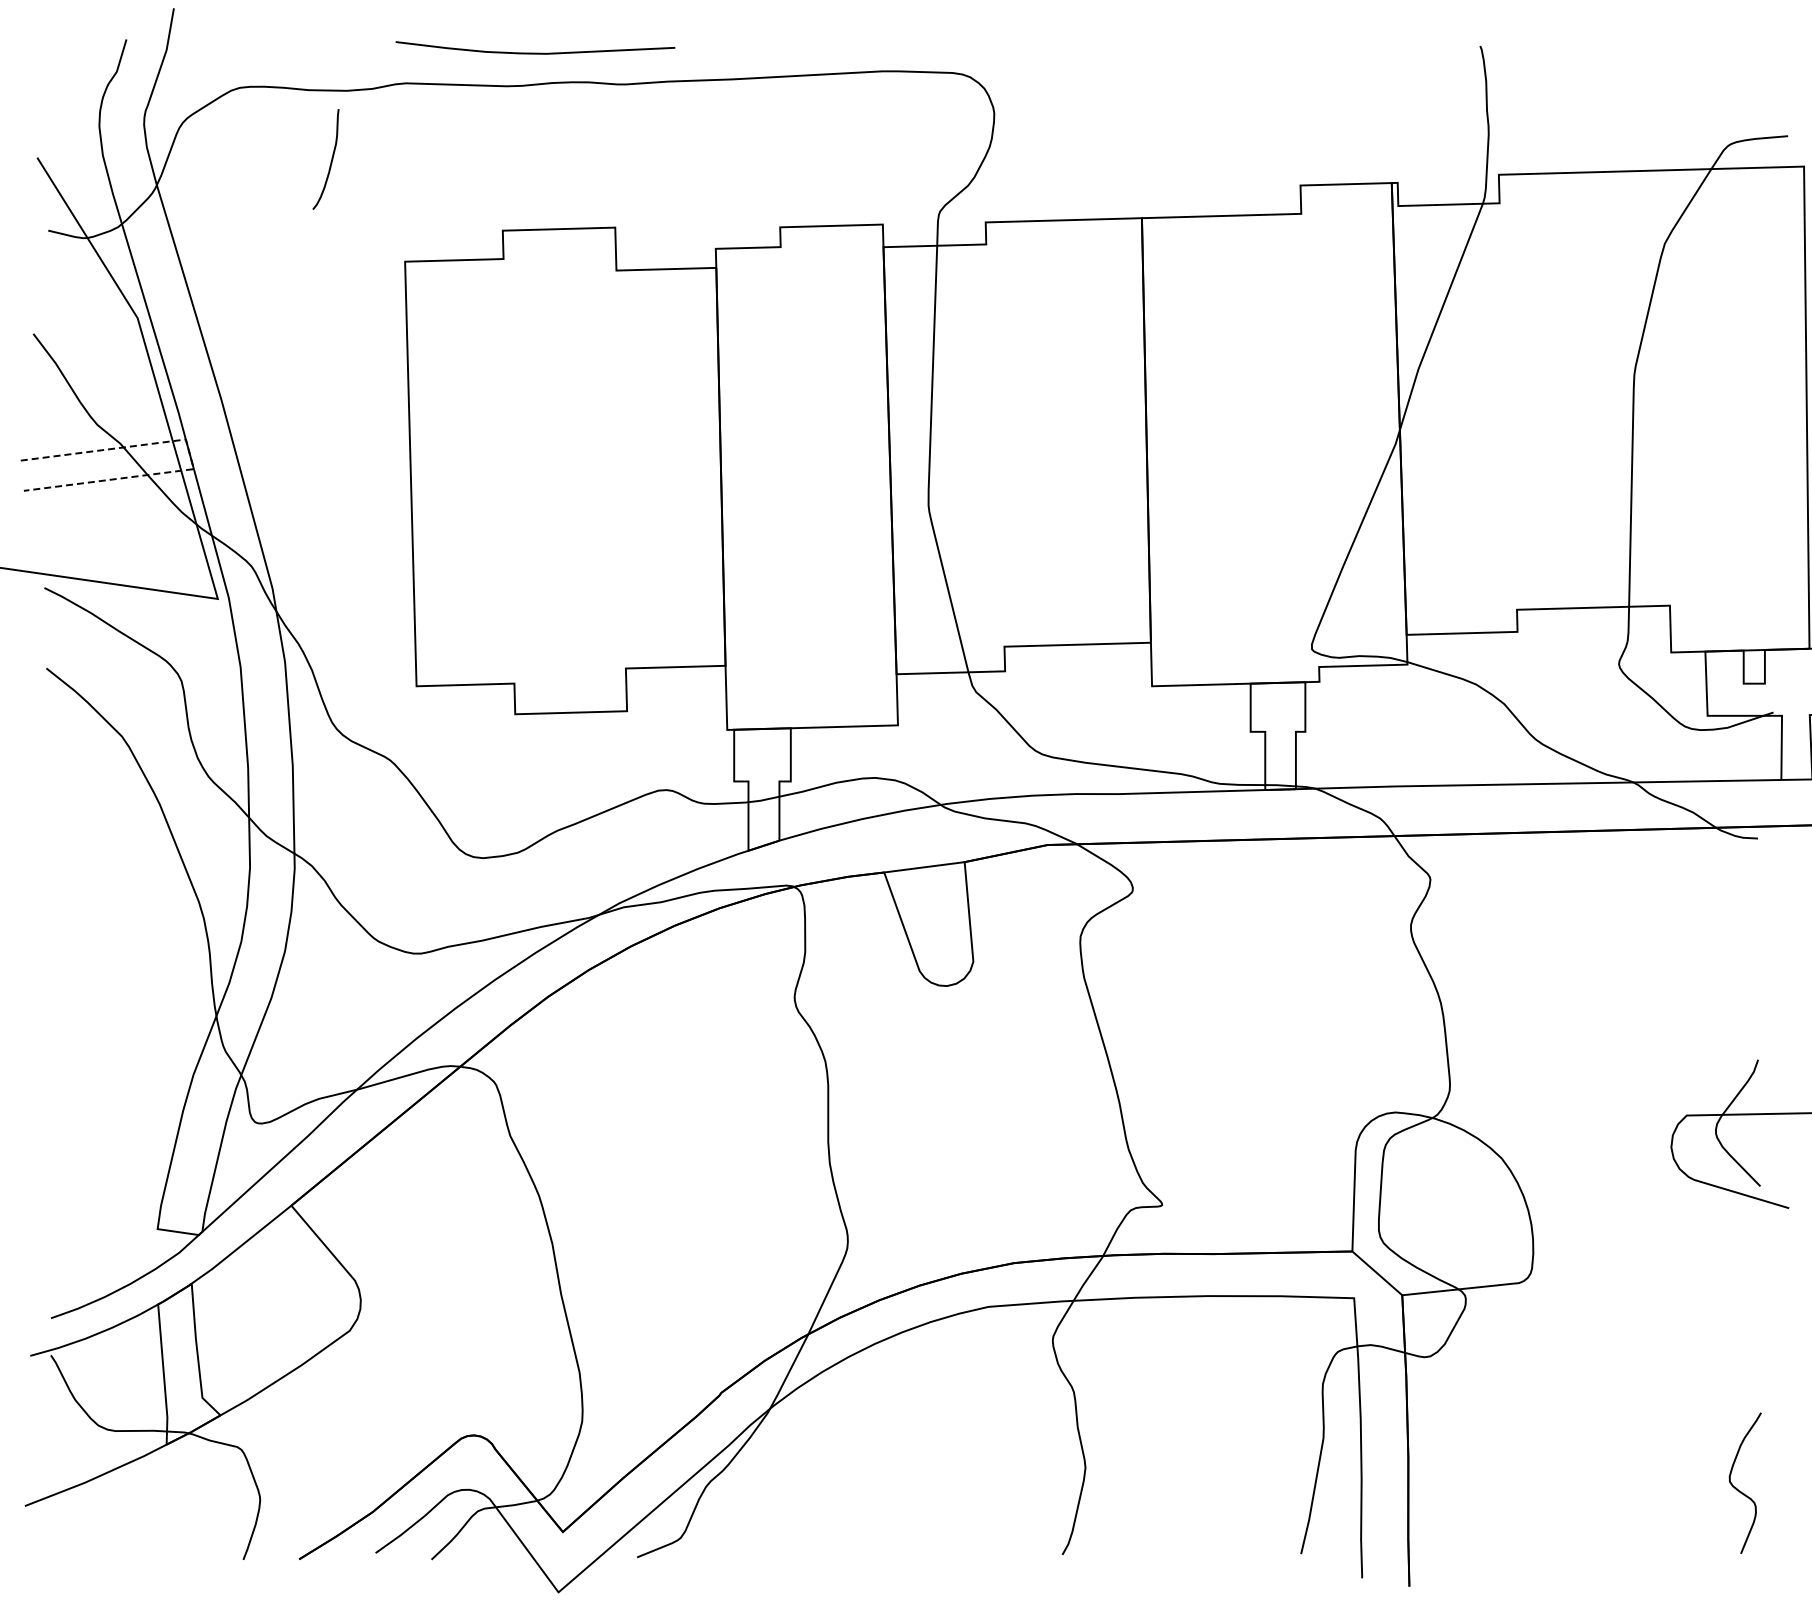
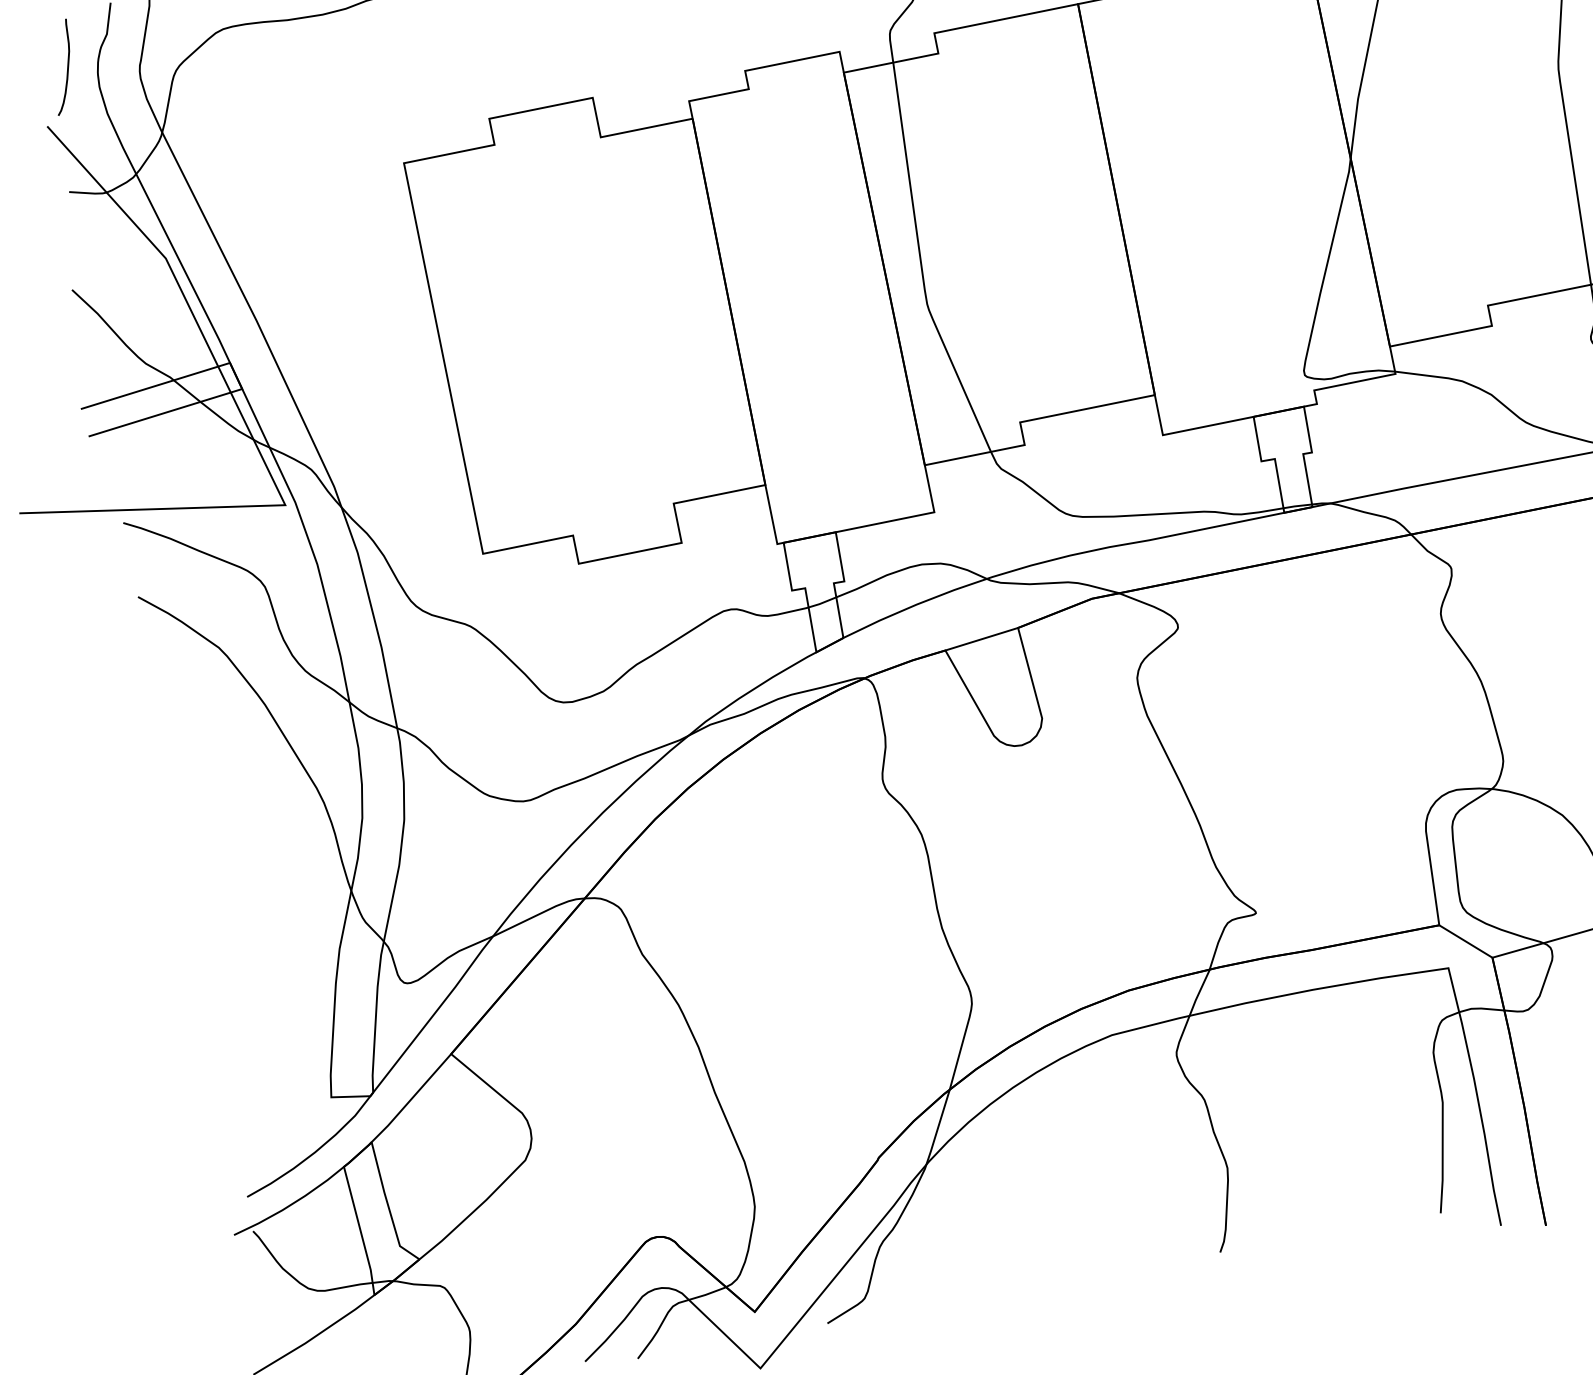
curve: (330, 161) -> (66, 68), moved
line: (190, 456) -> (237, 377), dashed -> solid

